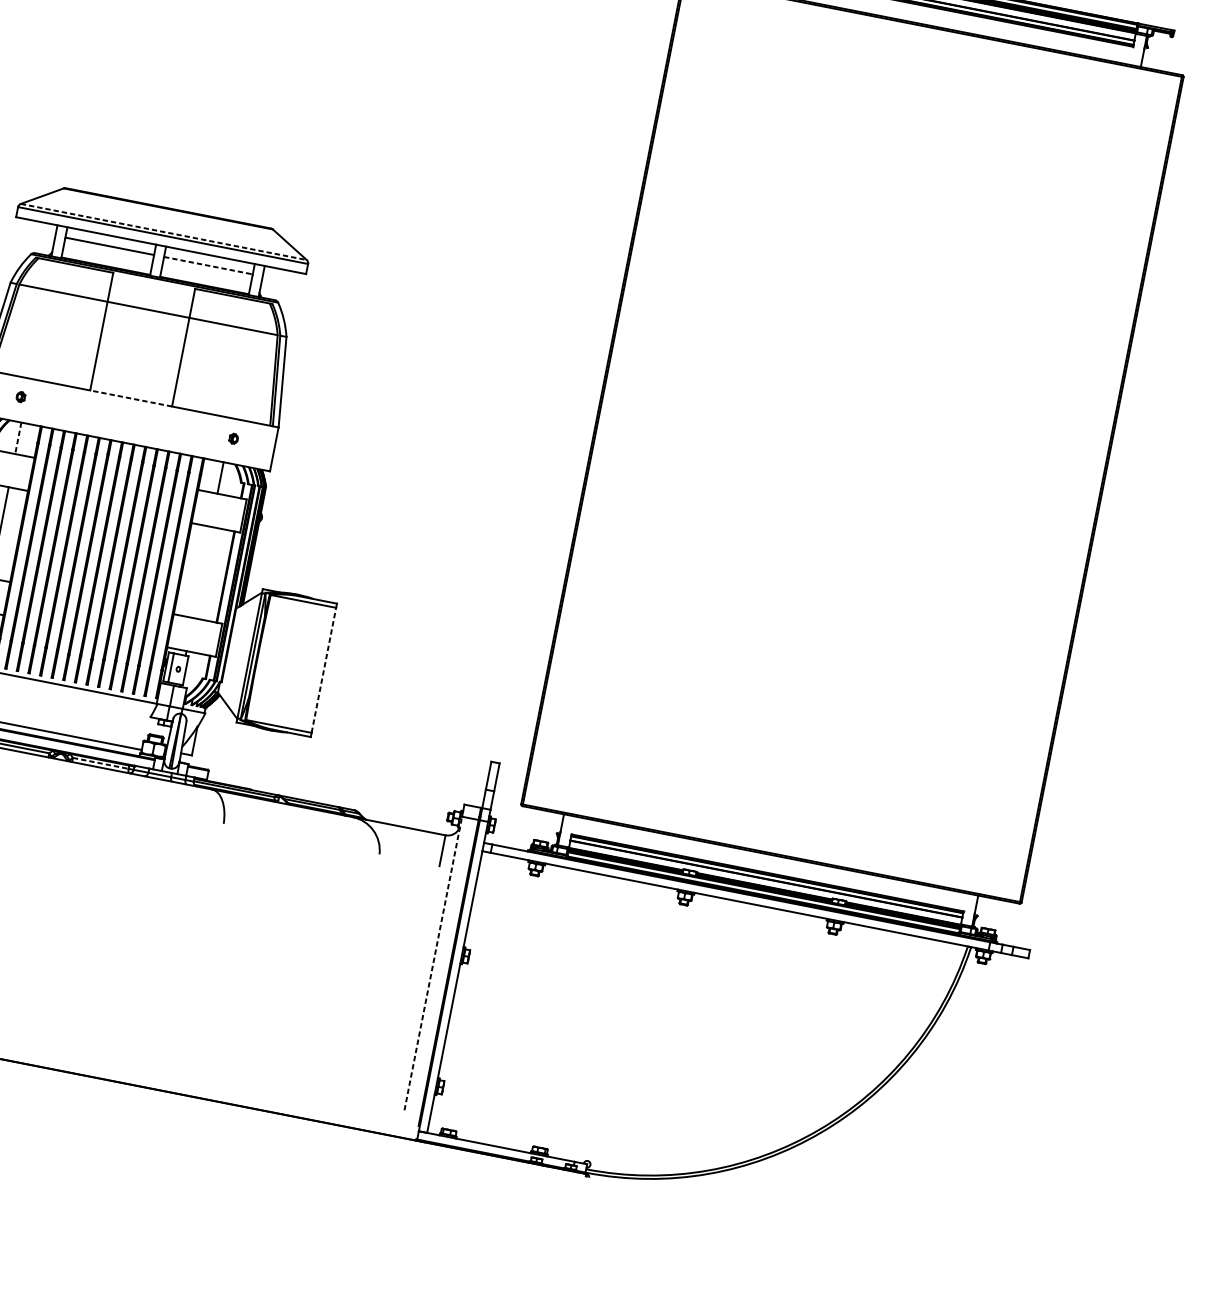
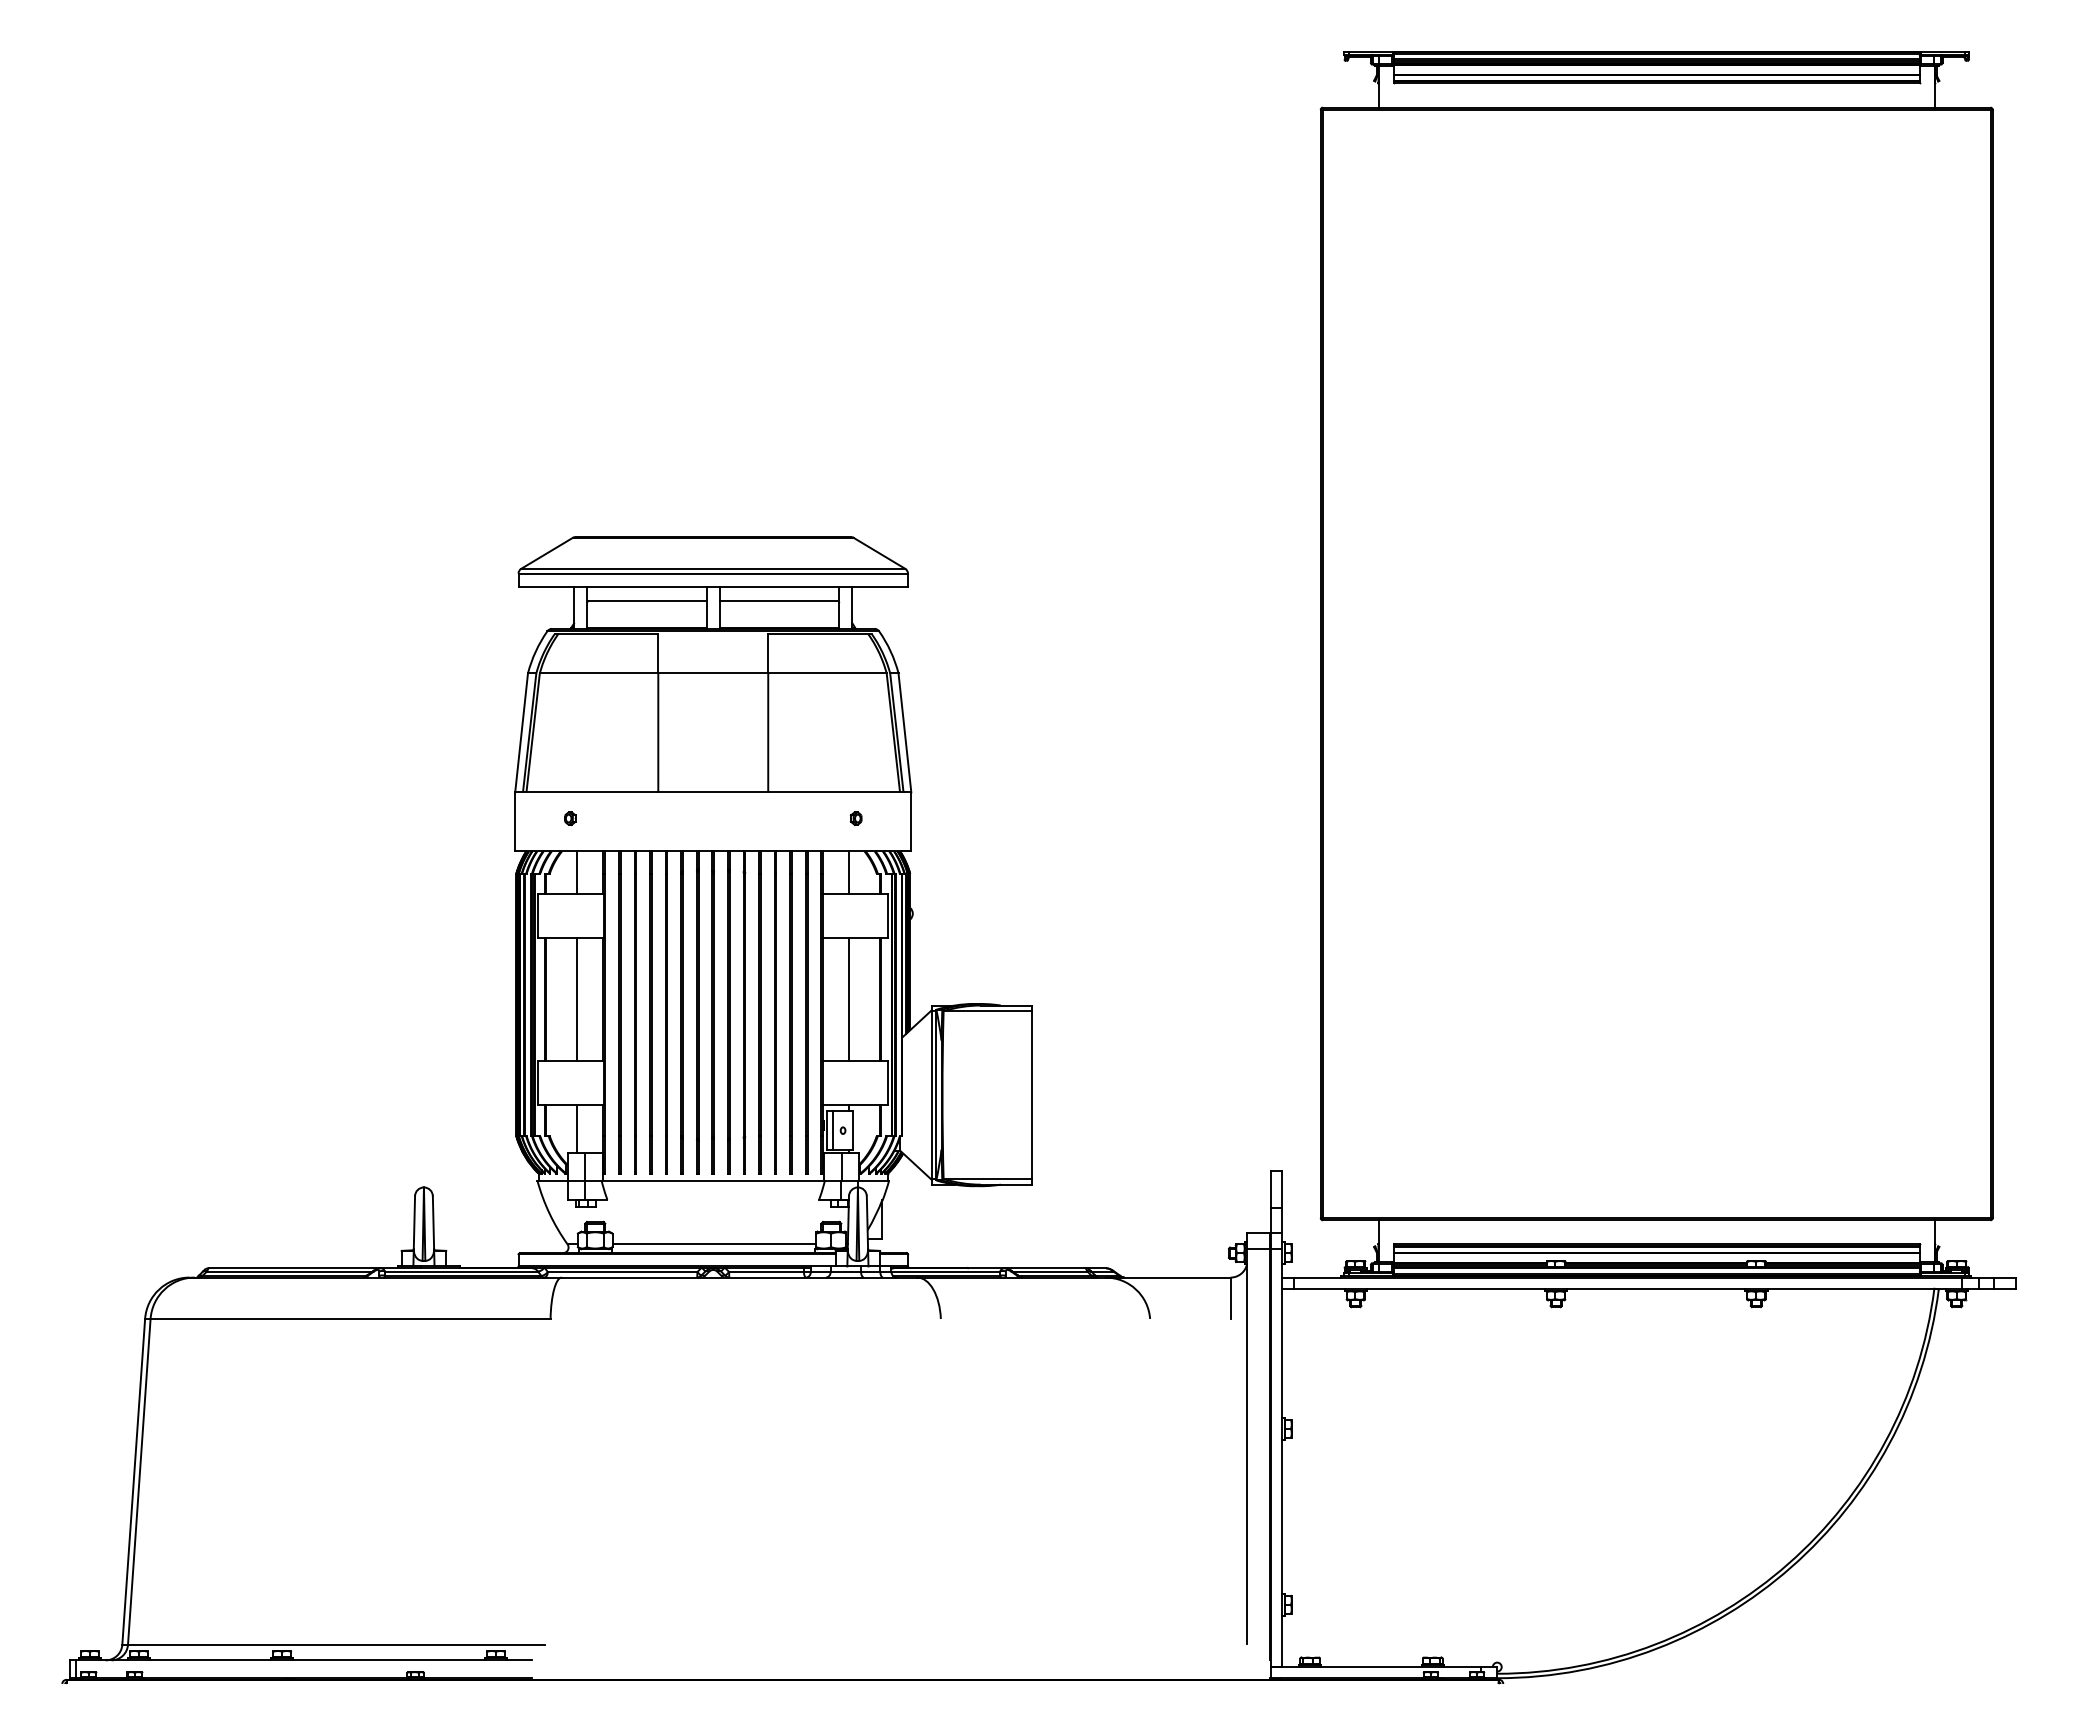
line: (164, 231) -> (713, 568), dashed -> solid
line: (208, 266) -> (779, 601), dashed -> solid
line: (131, 398) -> (713, 792), dashed -> solid
line: (18, 439) -> (577, 873), dashed -> solid
line: (202, 572) -> (849, 999), added
line: (323, 670) -> (1031, 1095), dashed -> solid
line: (101, 763) -> (767, 1272), dashed -> solid
line: (433, 963) -> (1247, 1446), dashed -> solid

